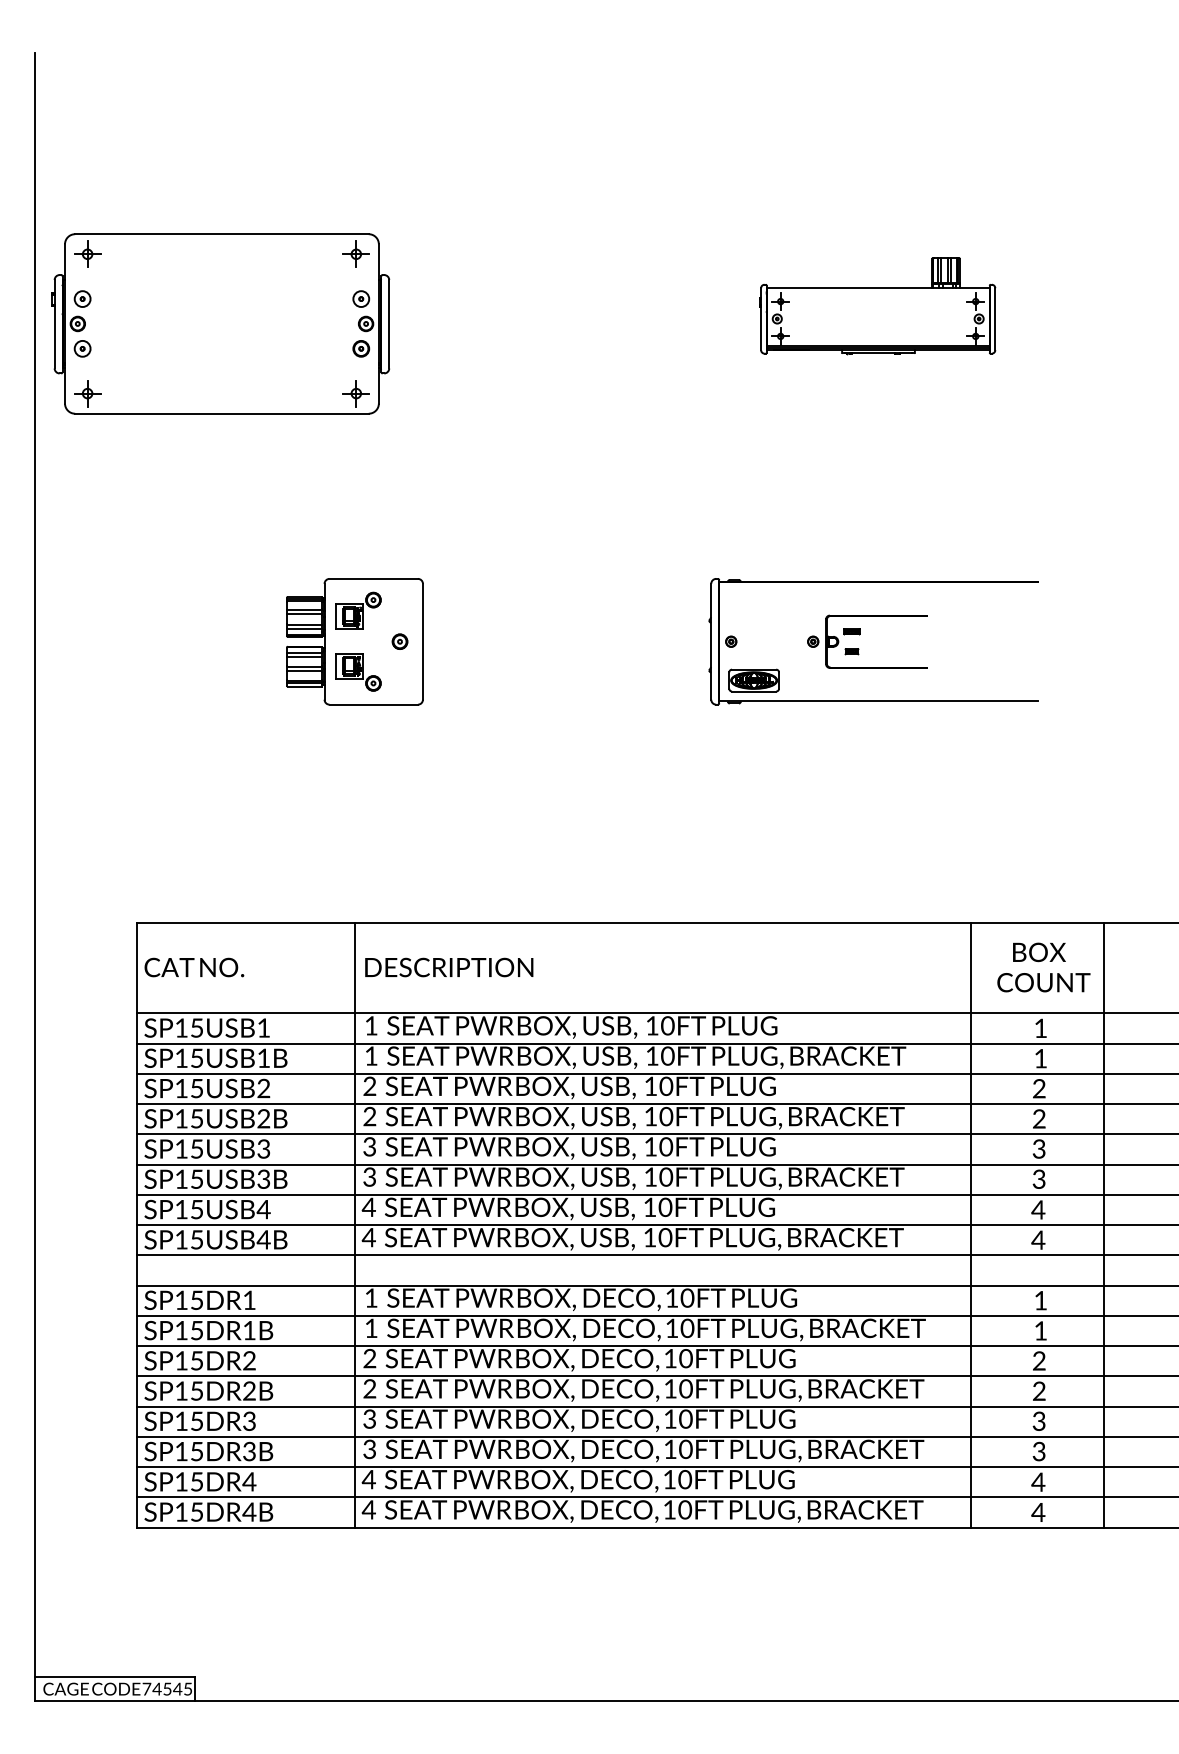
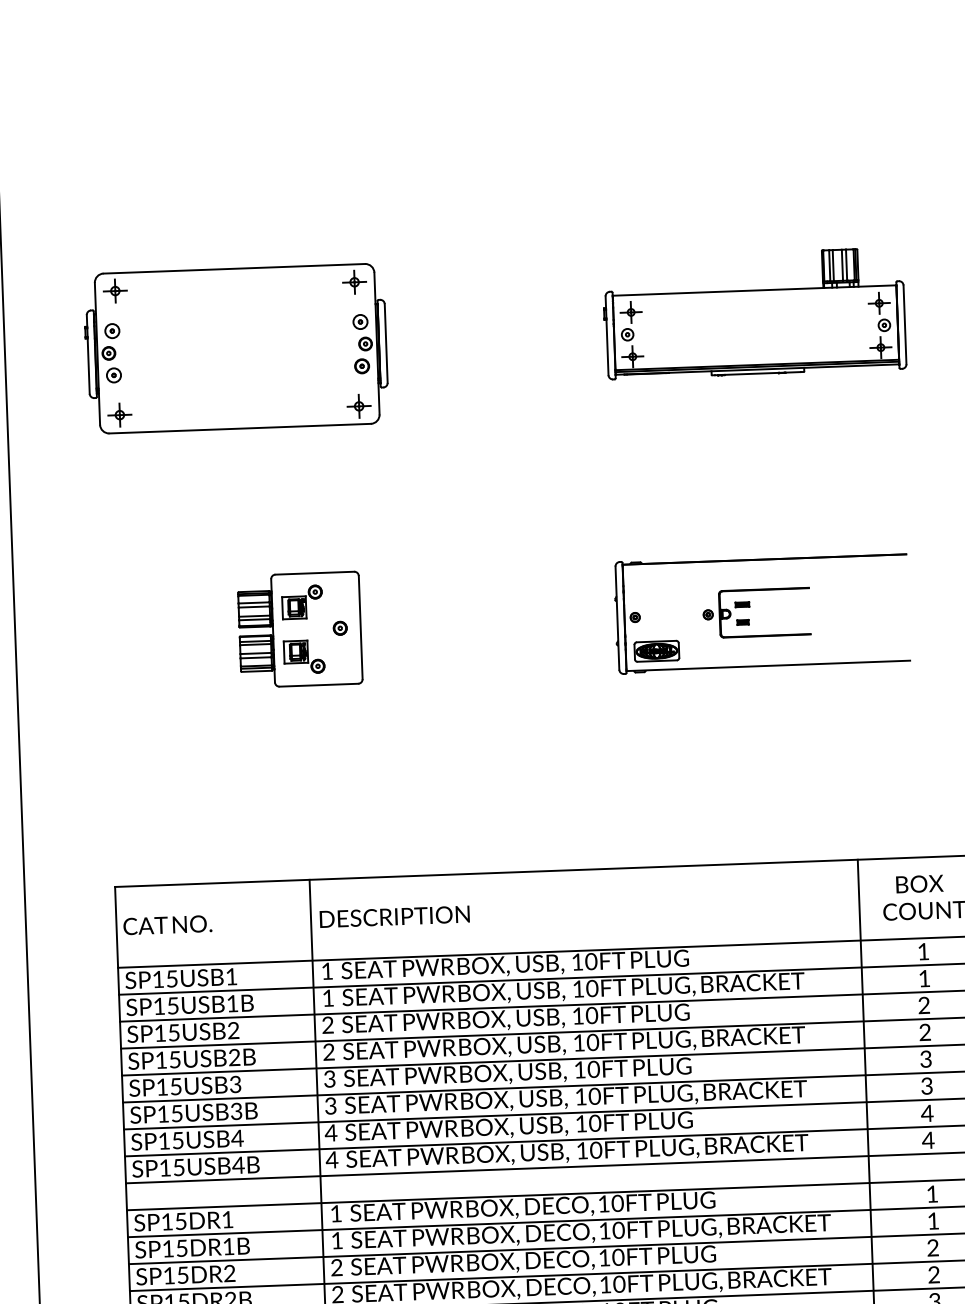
part: (877, 306) -> (754, 314), size x1.43
part: (220, 323) -> (235, 348), moved

